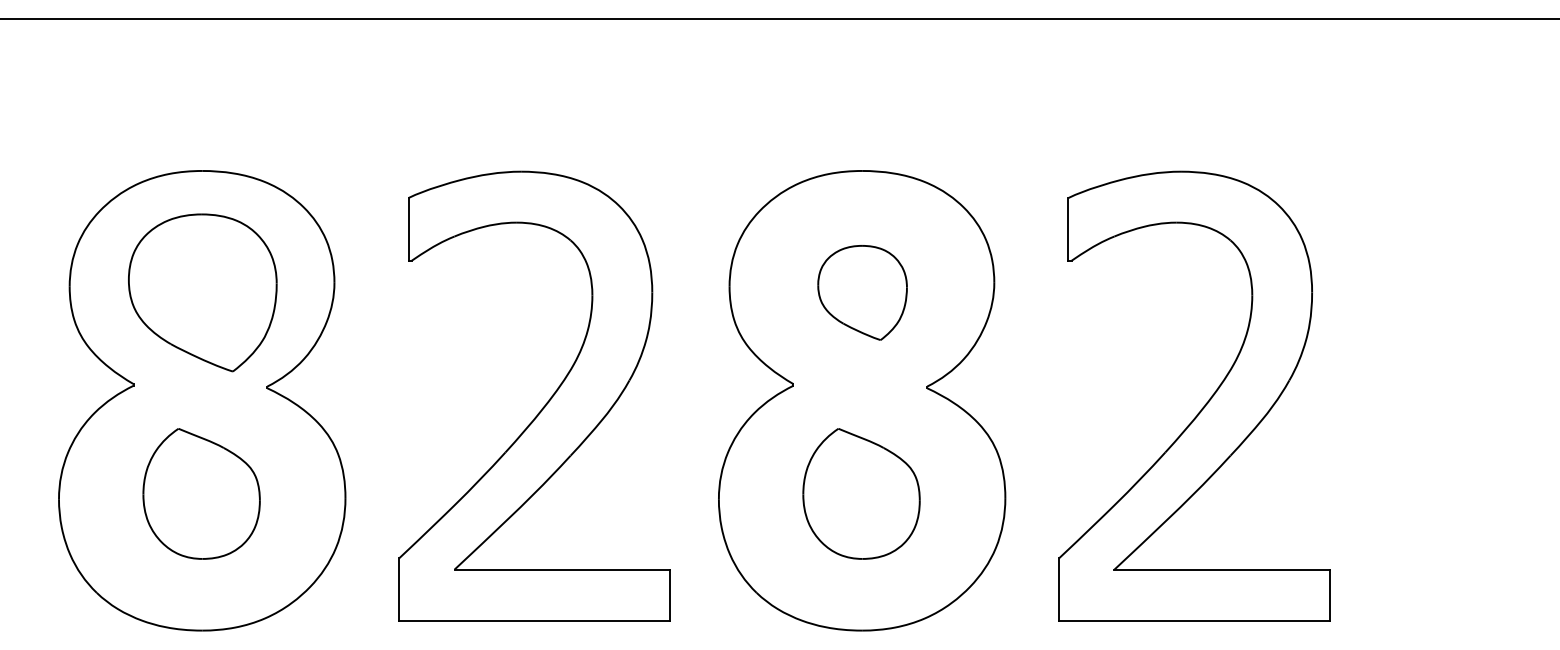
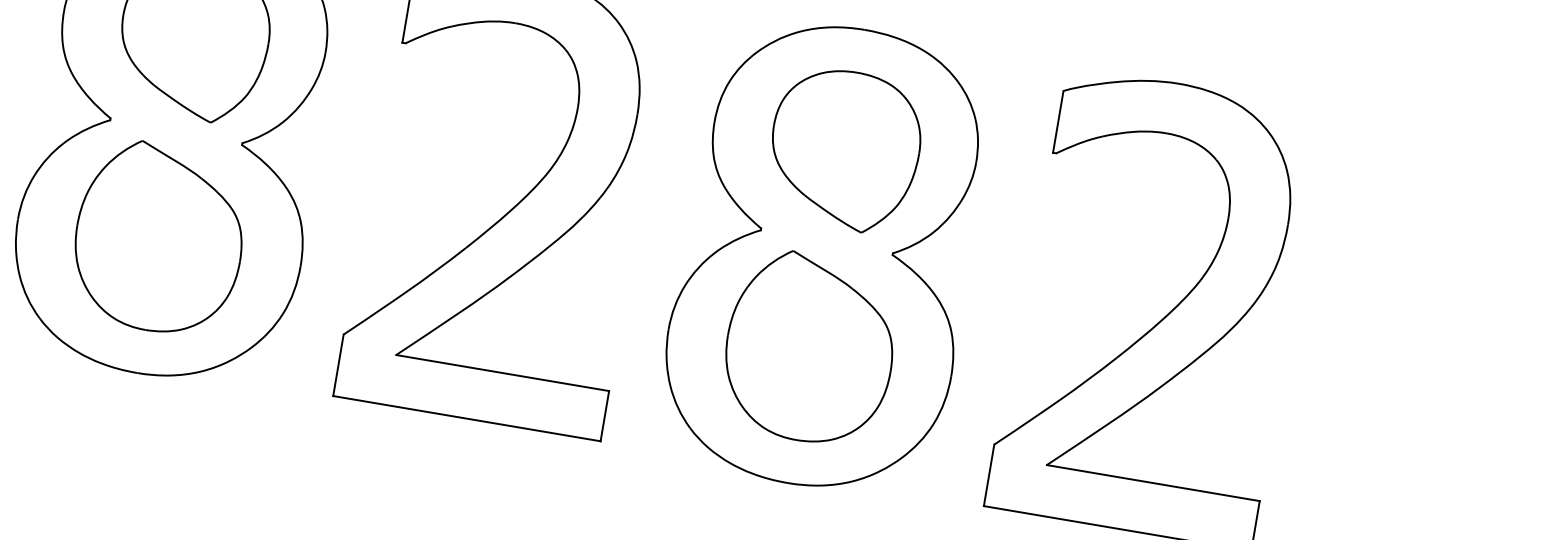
part: (862, 292) -> (844, 149), size x1.67
part: (201, 493) -> (159, 237), size x1.43
part: (861, 493) -> (810, 347), size x1.43

